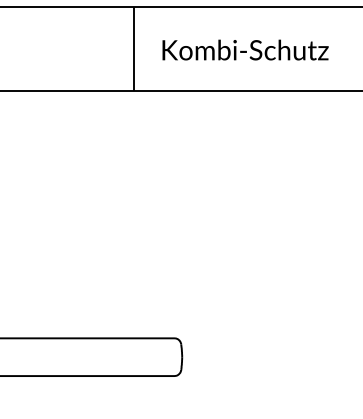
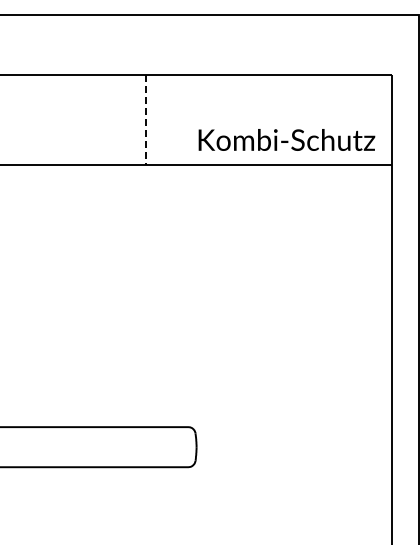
line: (134, 49) -> (145, 120), solid -> dashed
text: (245, 49) -> (286, 139), moved

